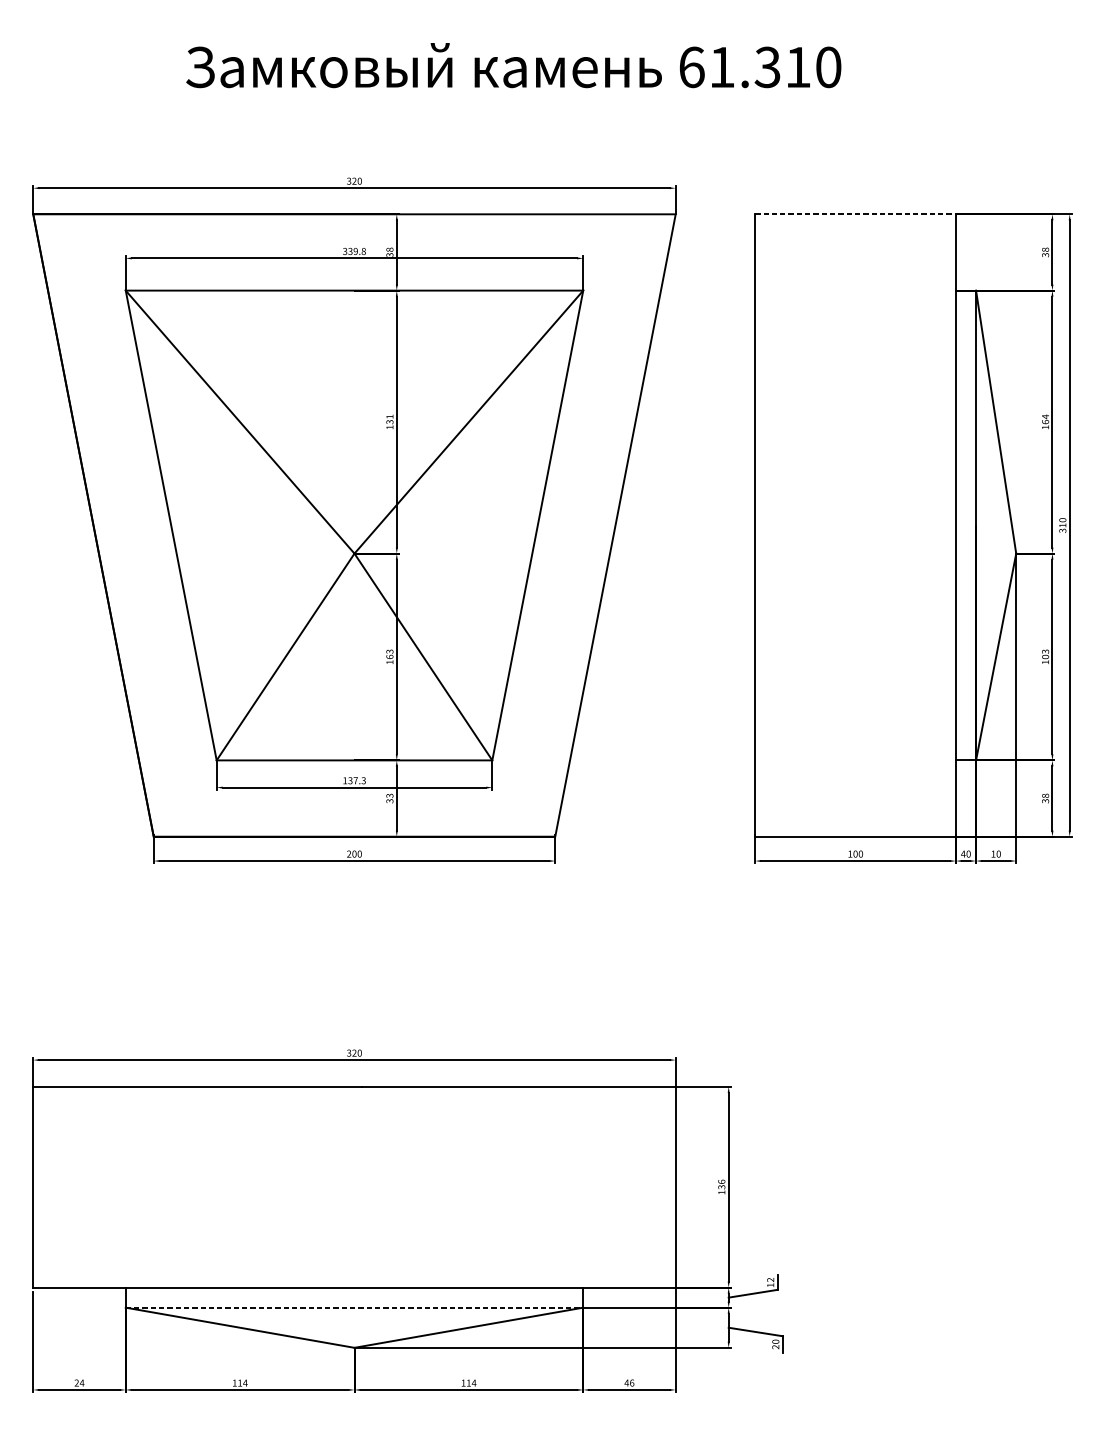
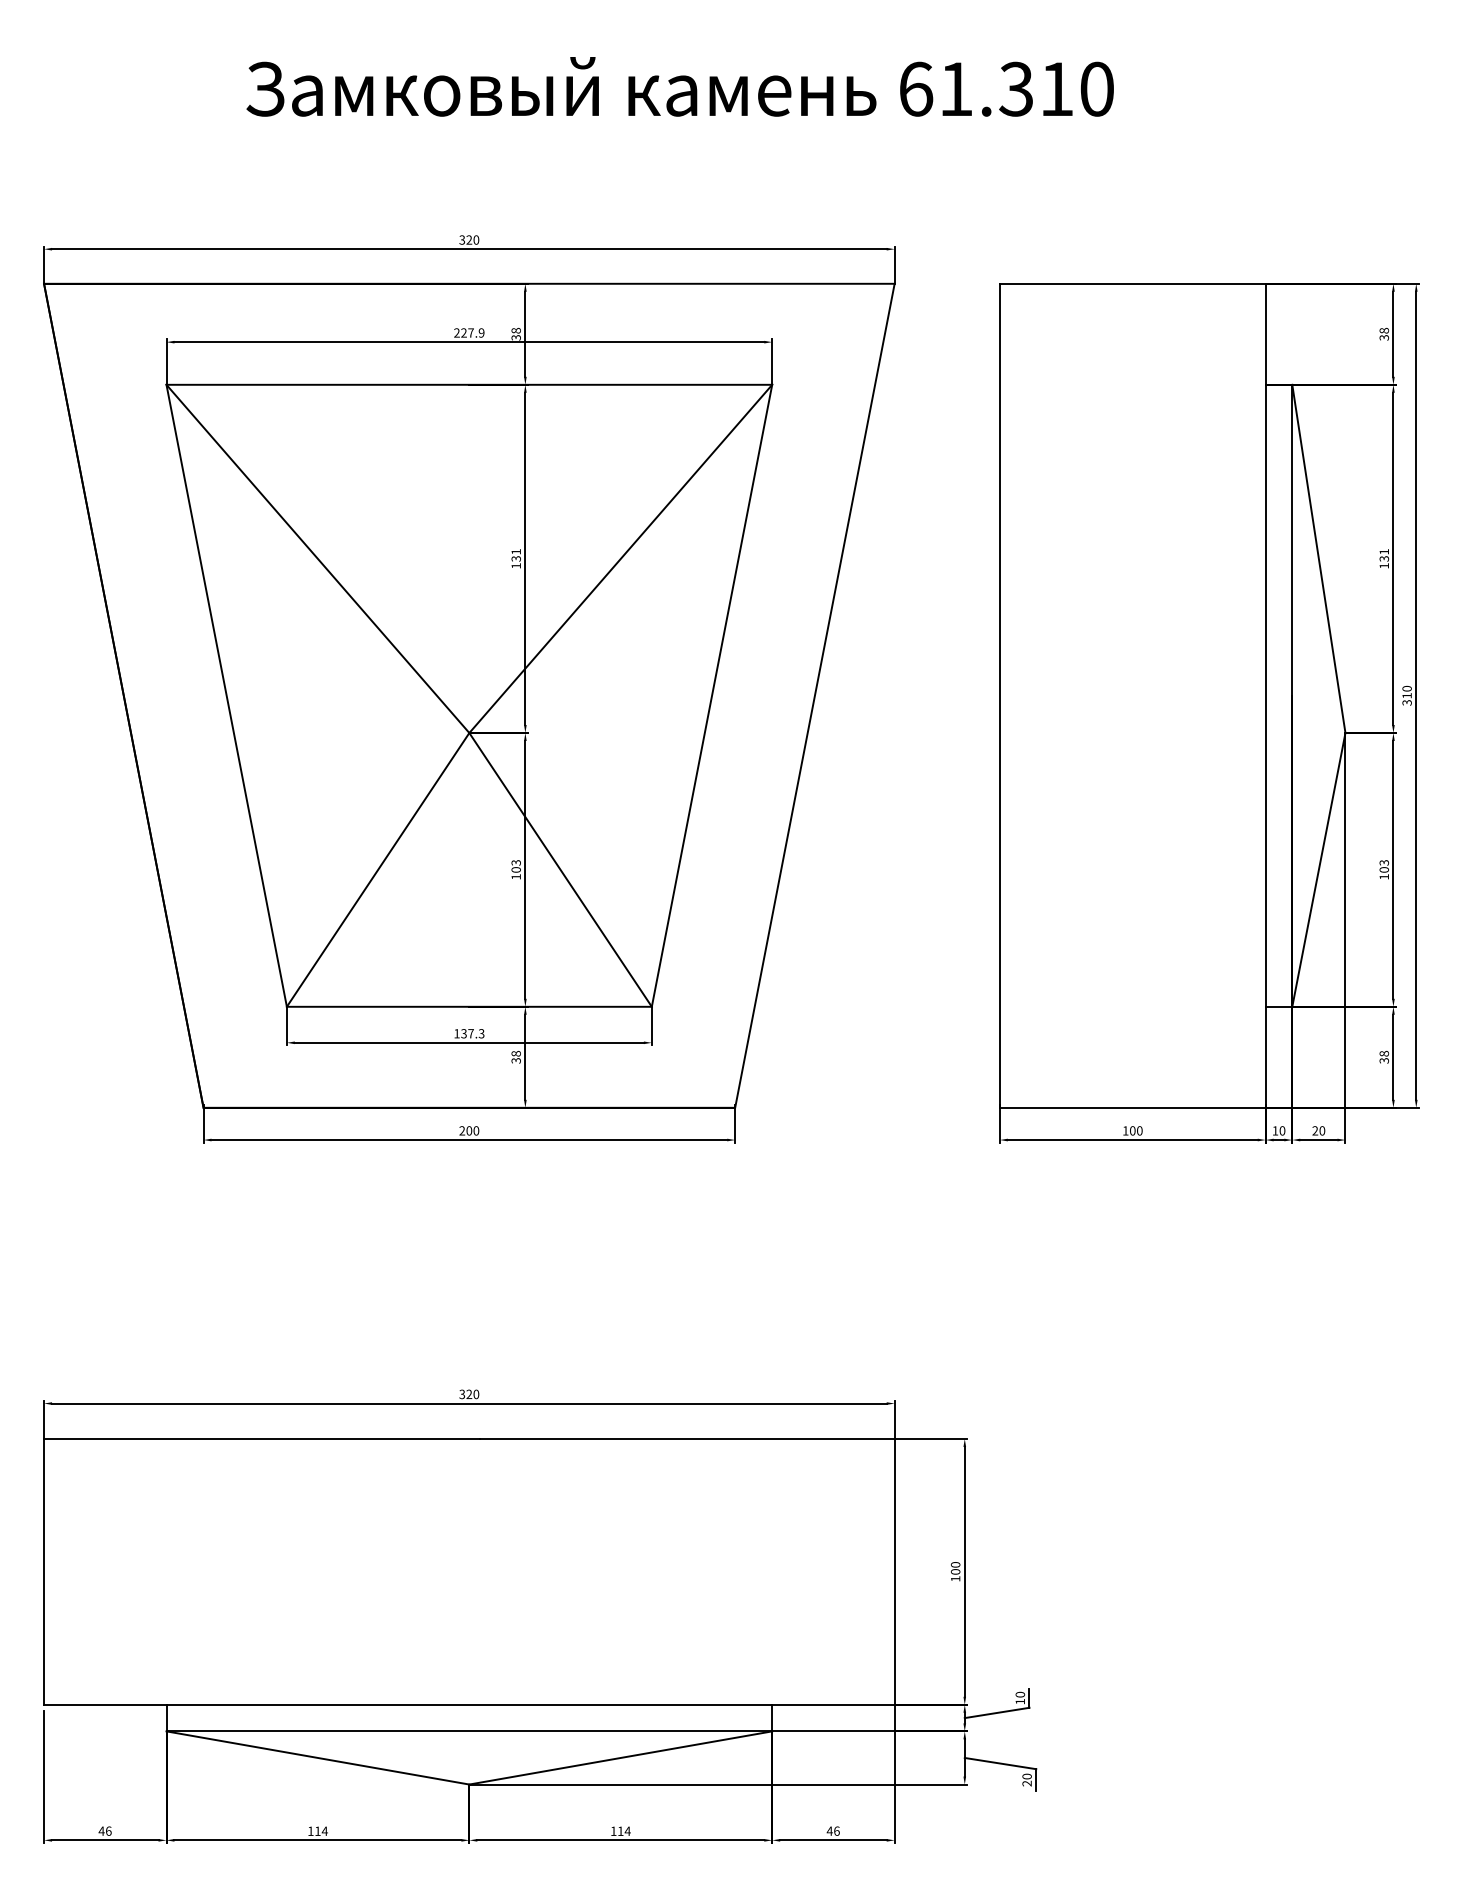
line: (855, 214) -> (1132, 283), dashed -> solid
text: (354, 251) -> (469, 332), 339.8 -> 227.9
text: (1044, 418) -> (1383, 554), 164 -> 131
text: (389, 656) -> (515, 869), 163 -> 103
text: (389, 795) -> (515, 1053), 33 -> 38
text: (963, 853) -> (1275, 1130), 40 -> 10
text: (993, 853) -> (1315, 1130), 10 -> 20
text: (721, 1183) -> (955, 1567), 136 -> 100
text: (770, 1279) -> (1020, 1694), 12 -> 10
line: (354, 1307) -> (469, 1731), dashed -> solid
text: (78, 1382) -> (104, 1830), 24 -> 46

